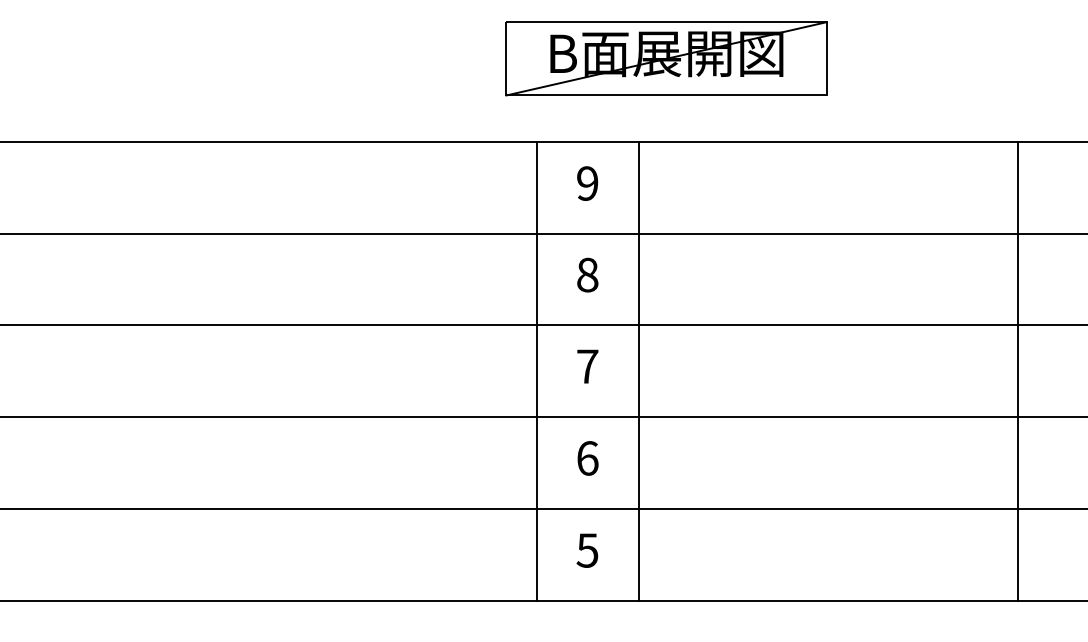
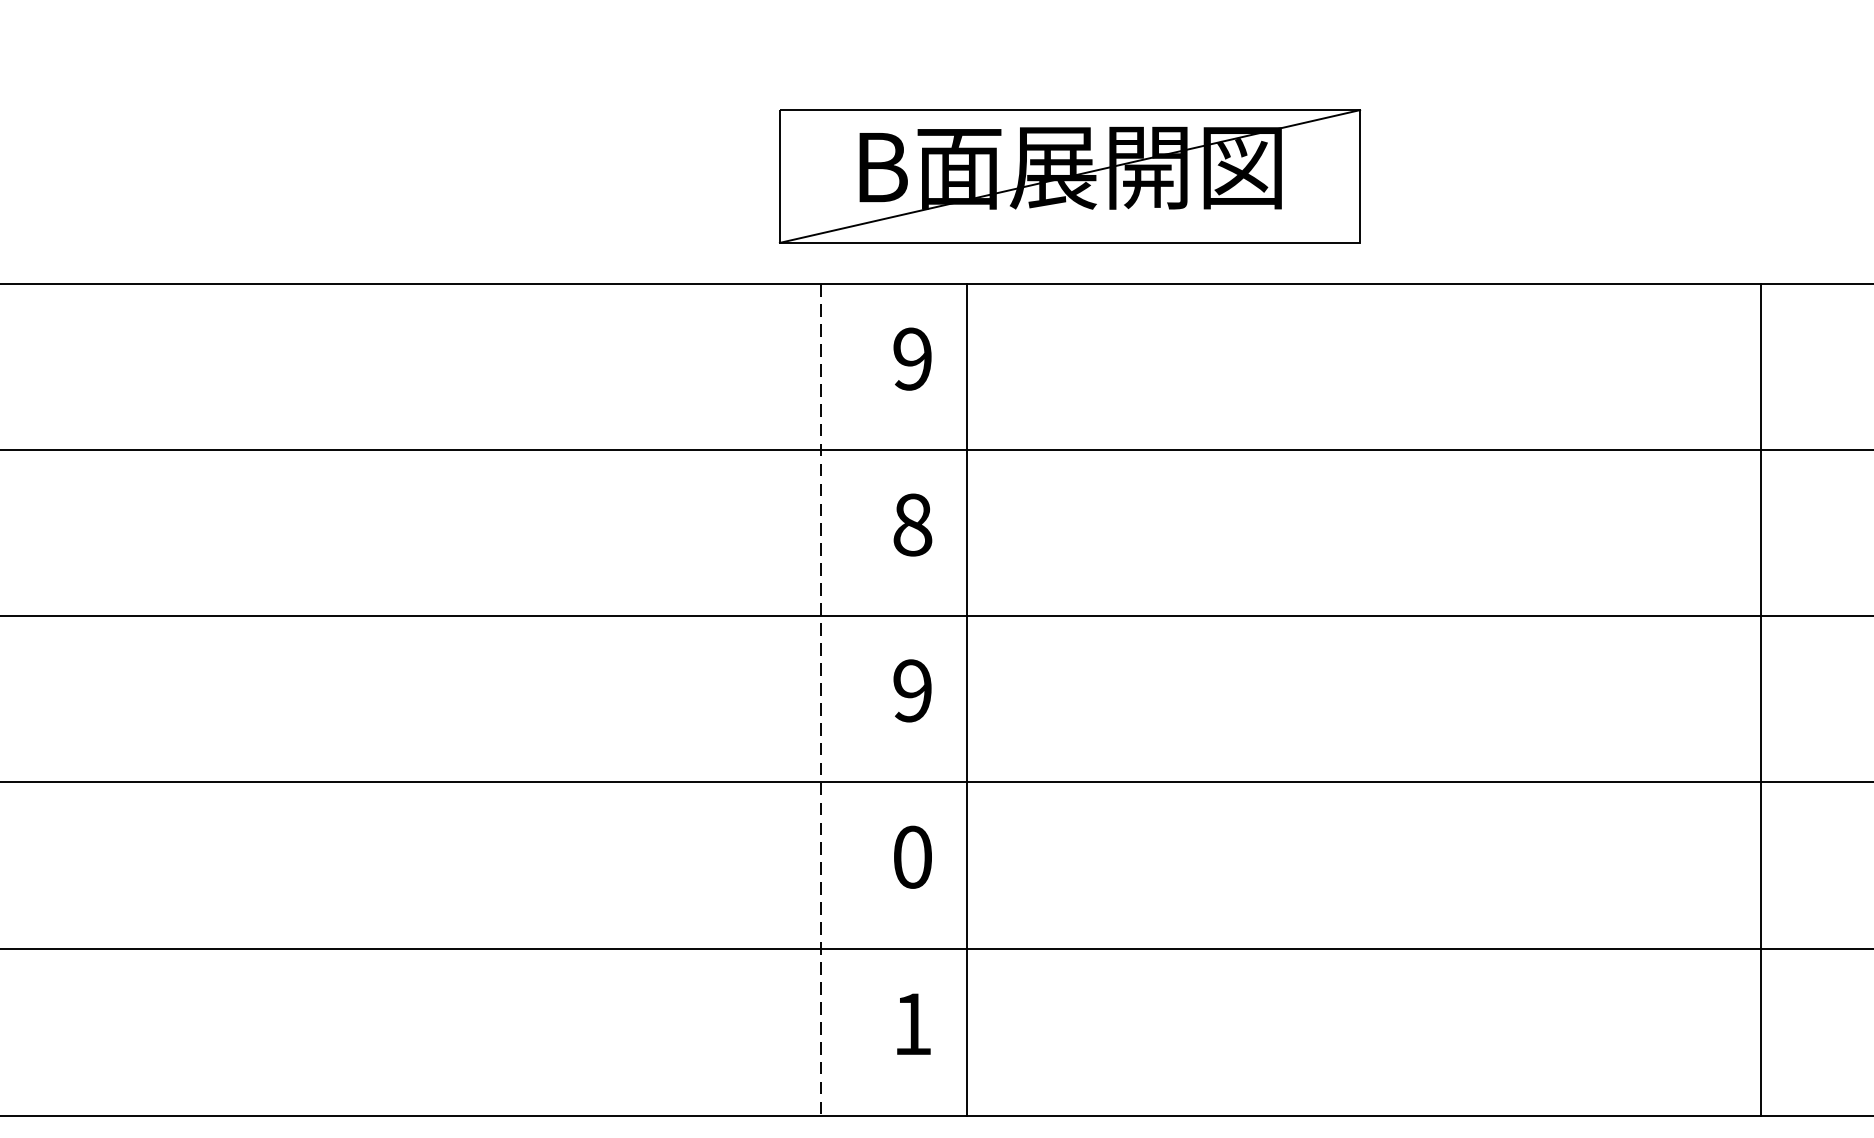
part: (666, 58) -> (1070, 175), moved
text: (587, 366) -> (912, 690), 7 -> 9
line: (638, 371) -> (966, 699), moved
line: (1017, 371) -> (1760, 699), moved
line: (537, 372) -> (821, 701), solid -> dashed
text: (587, 458) -> (912, 857), 6 -> 0
text: (587, 550) -> (912, 1024), 5 -> 1

